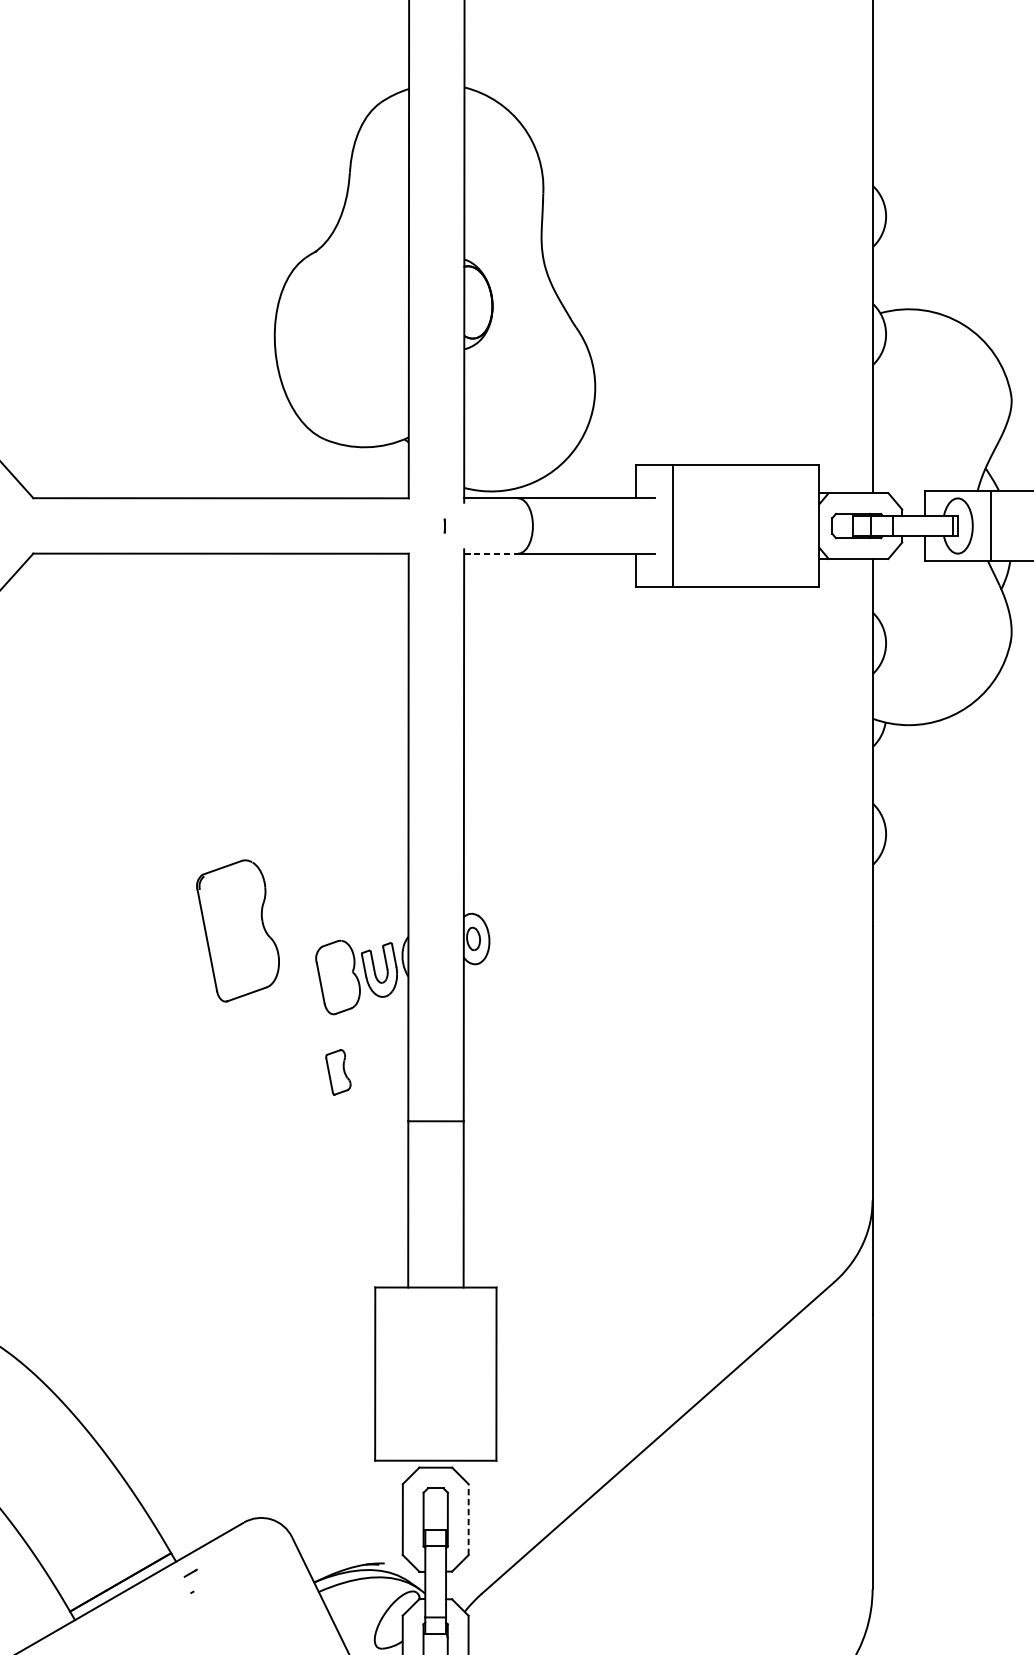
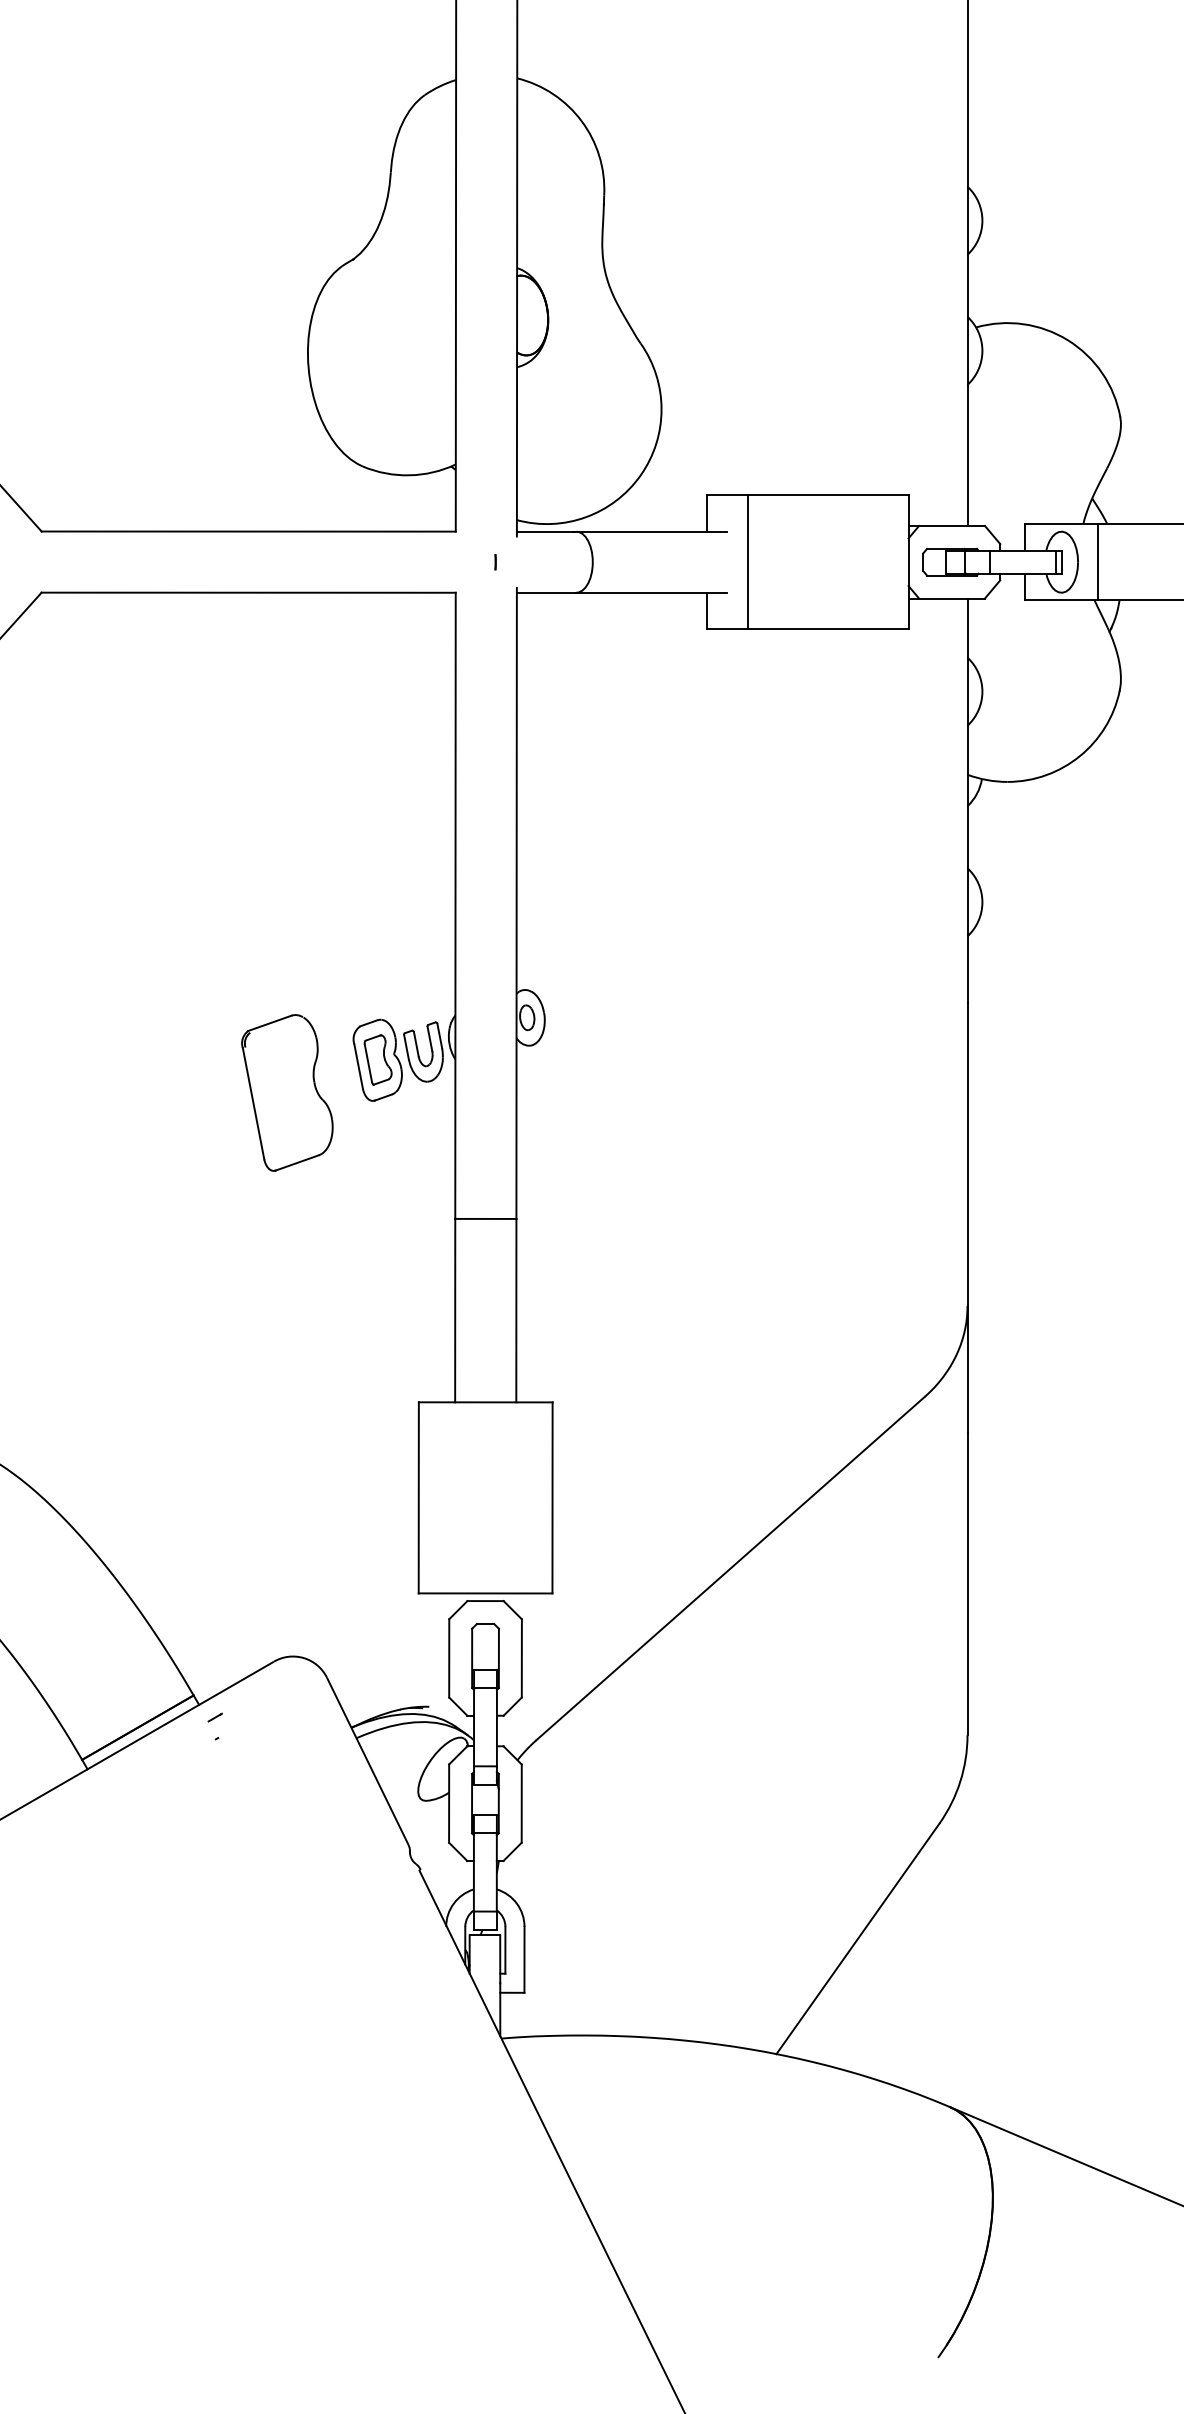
line: (490, 553) -> (546, 592), dashed -> solid
part: (238, 930) -> (287, 1092), moved
part: (337, 1071) -> (377, 1059), moved
line: (468, 1518) -> (521, 1657), dashed -> solid

